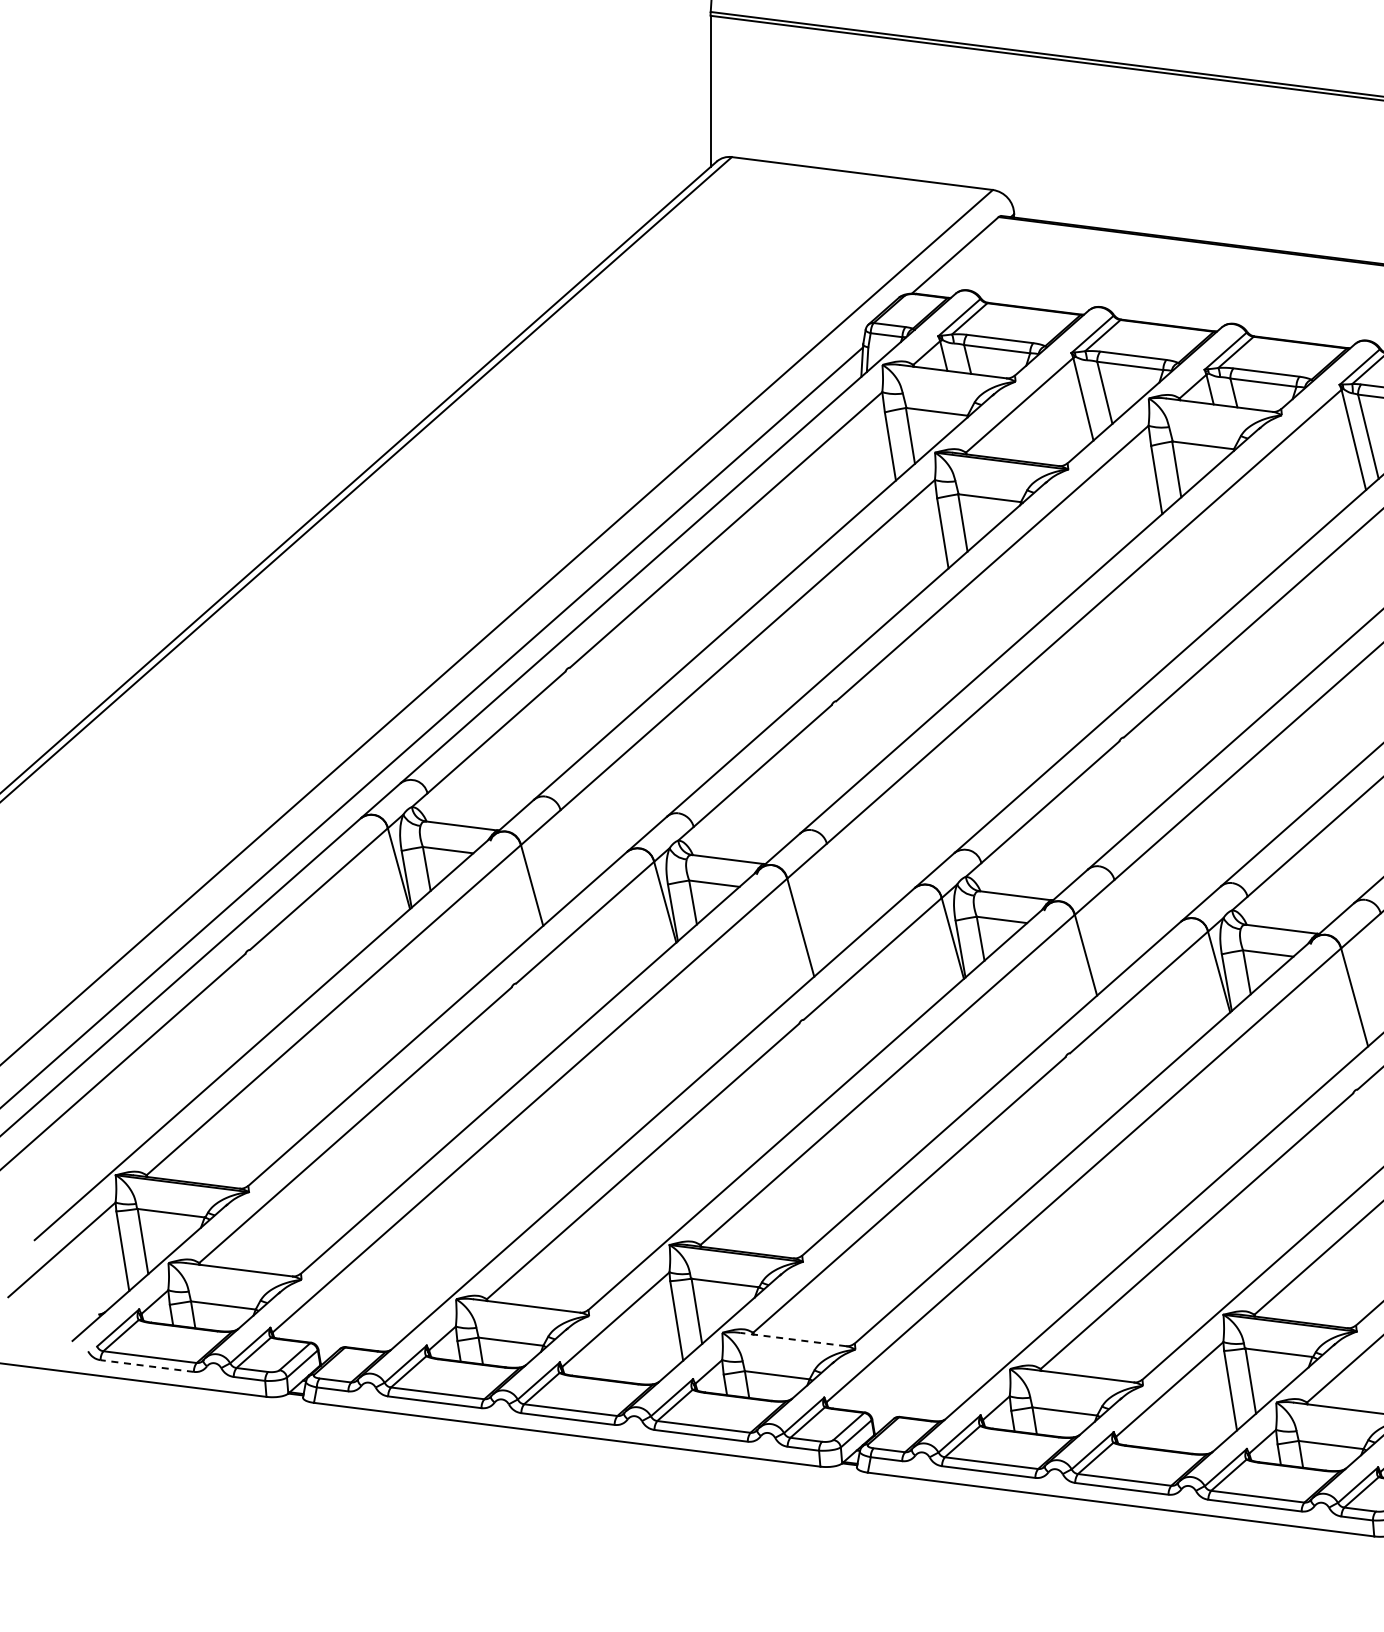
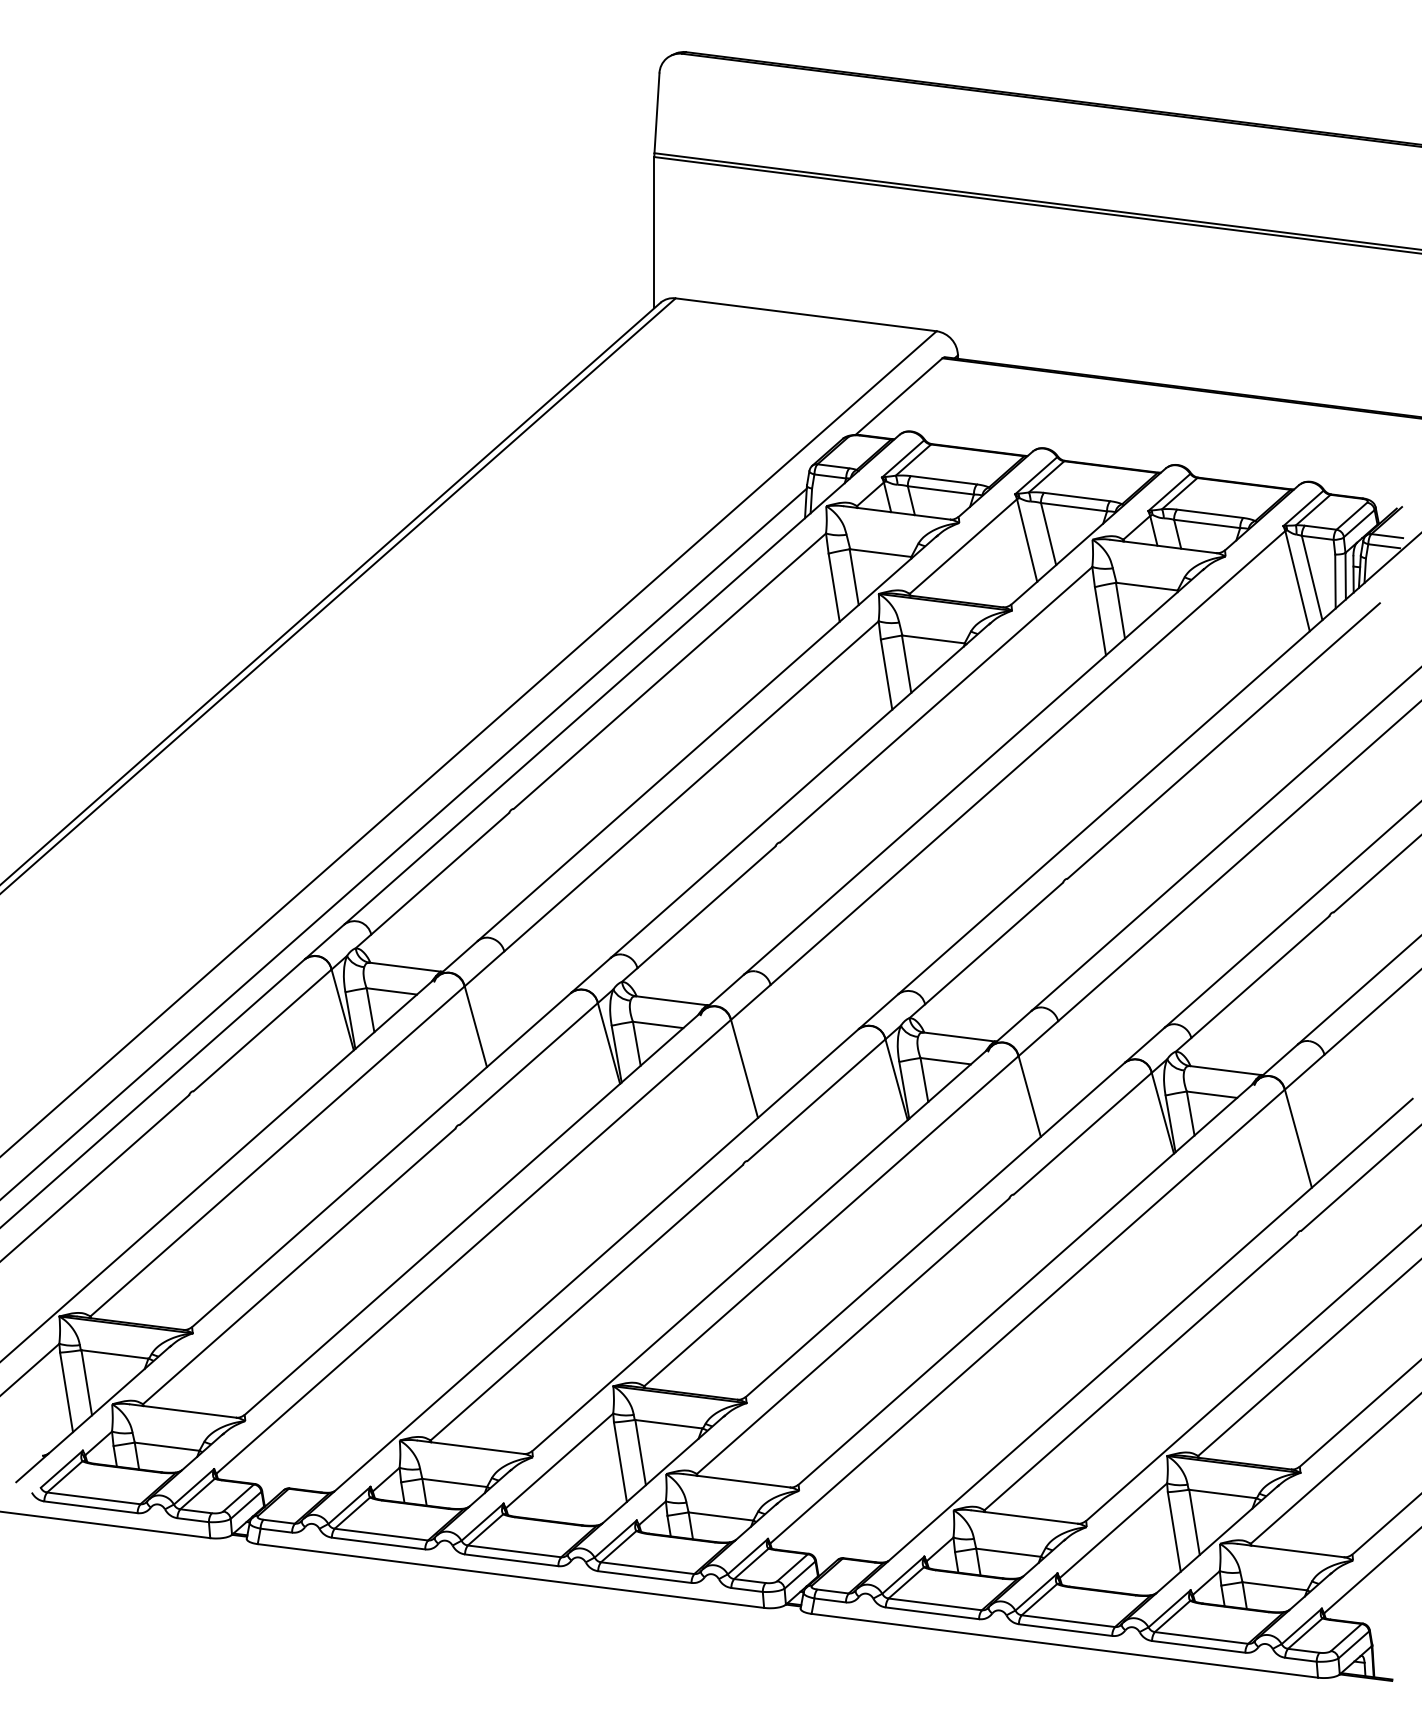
line: (792, 1339) -> (736, 1480), dashed -> solid
line: (146, 1366) -> (90, 1507), dashed -> solid

